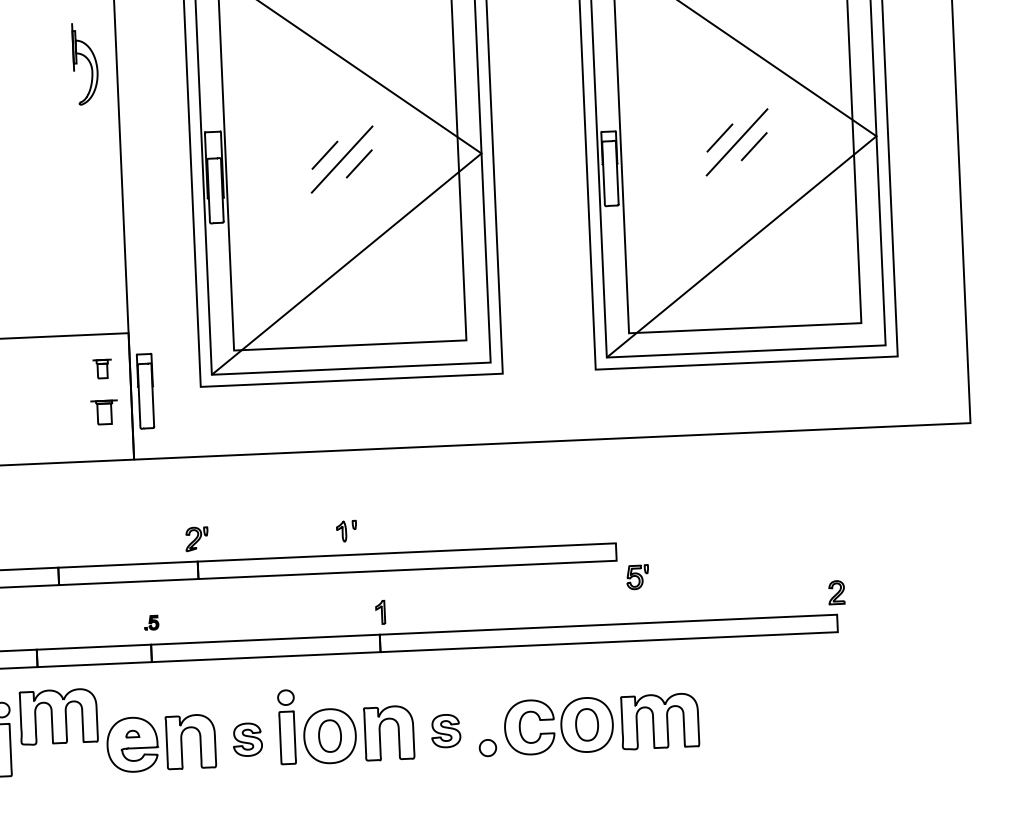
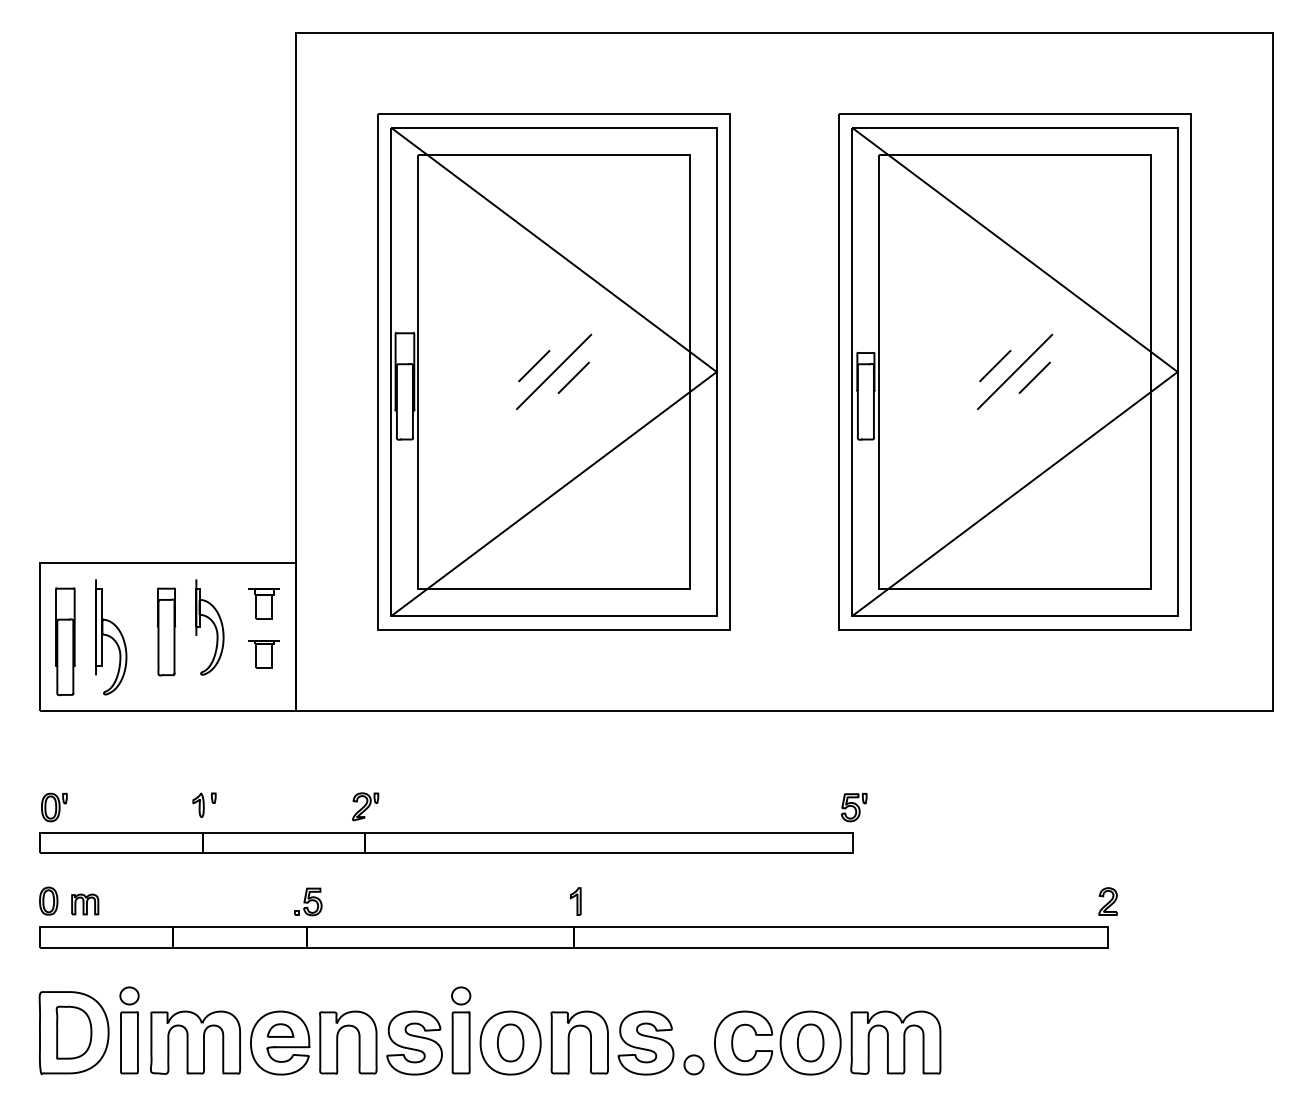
part: (85, 63) -> (209, 627), moved
part: (101, 368) -> (263, 603), size x1.43
part: (145, 390) -> (166, 631), moved
part: (346, 530) -> (204, 804), moved
part: (637, 577) -> (853, 807), moved
part: (151, 622) -> (308, 901), size x1.67
part: (58, 716) -> (195, 1042), moved
part: (445, 730) -> (645, 1042), size x1.67
part: (132, 734) -> (280, 1030), size x1.67
part: (247, 739) -> (414, 1042), size x1.67

